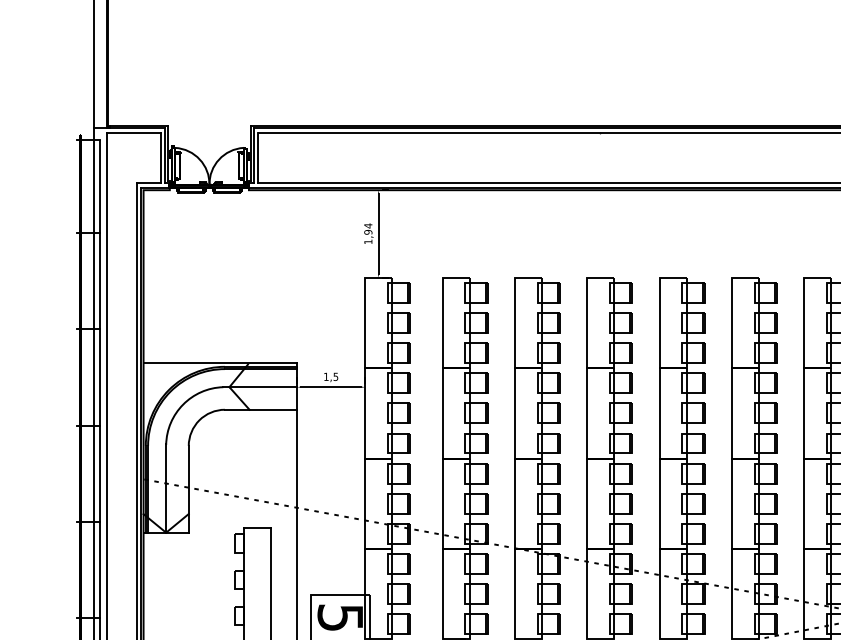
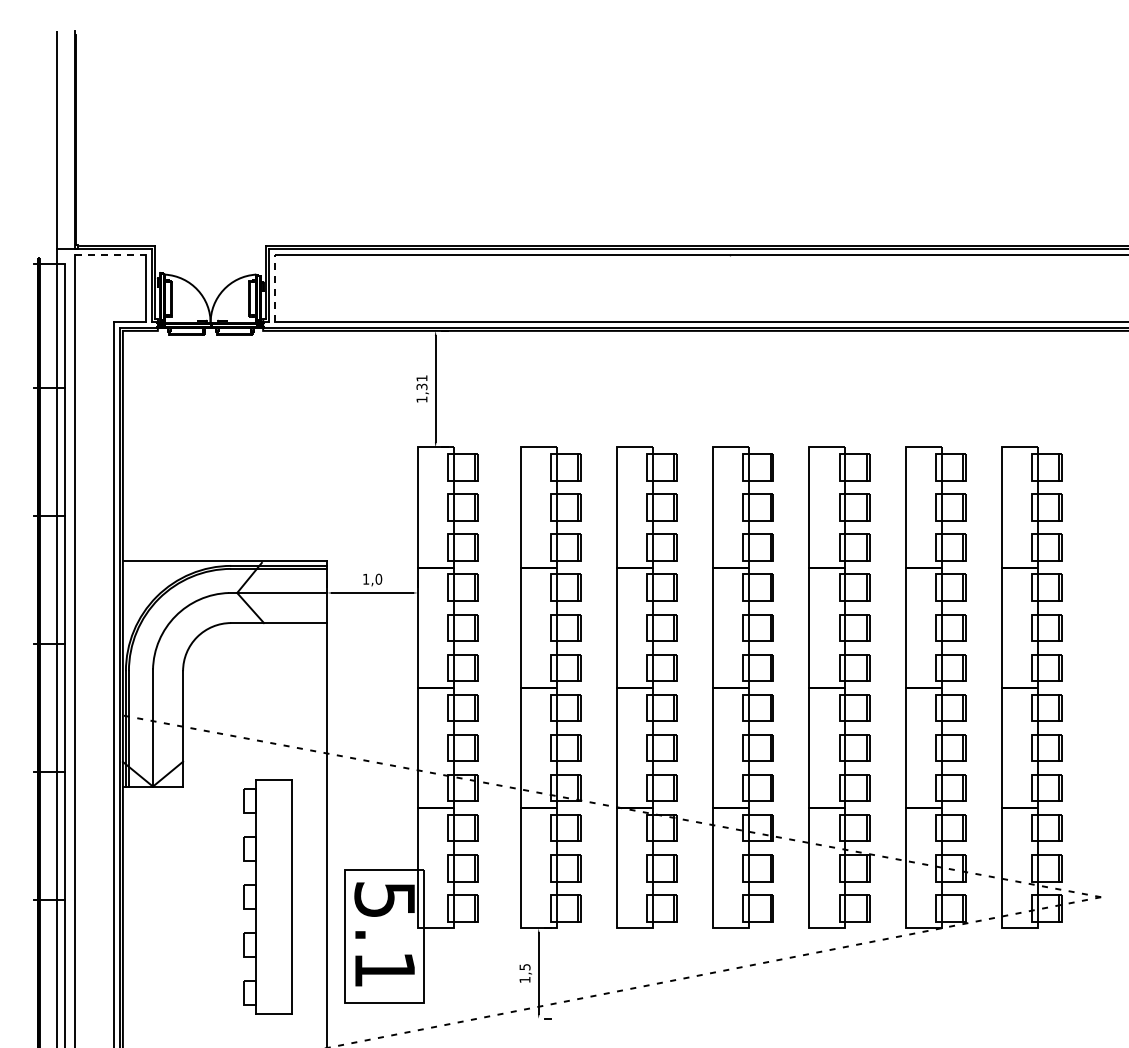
line: (134, 132) -> (110, 254), solid -> dashed
line: (258, 158) -> (275, 288), solid -> dashed
text: (367, 228) -> (421, 382), 1,94 -> 1,31
text: (335, 376) -> (378, 578), 1,5 -> 1,0

